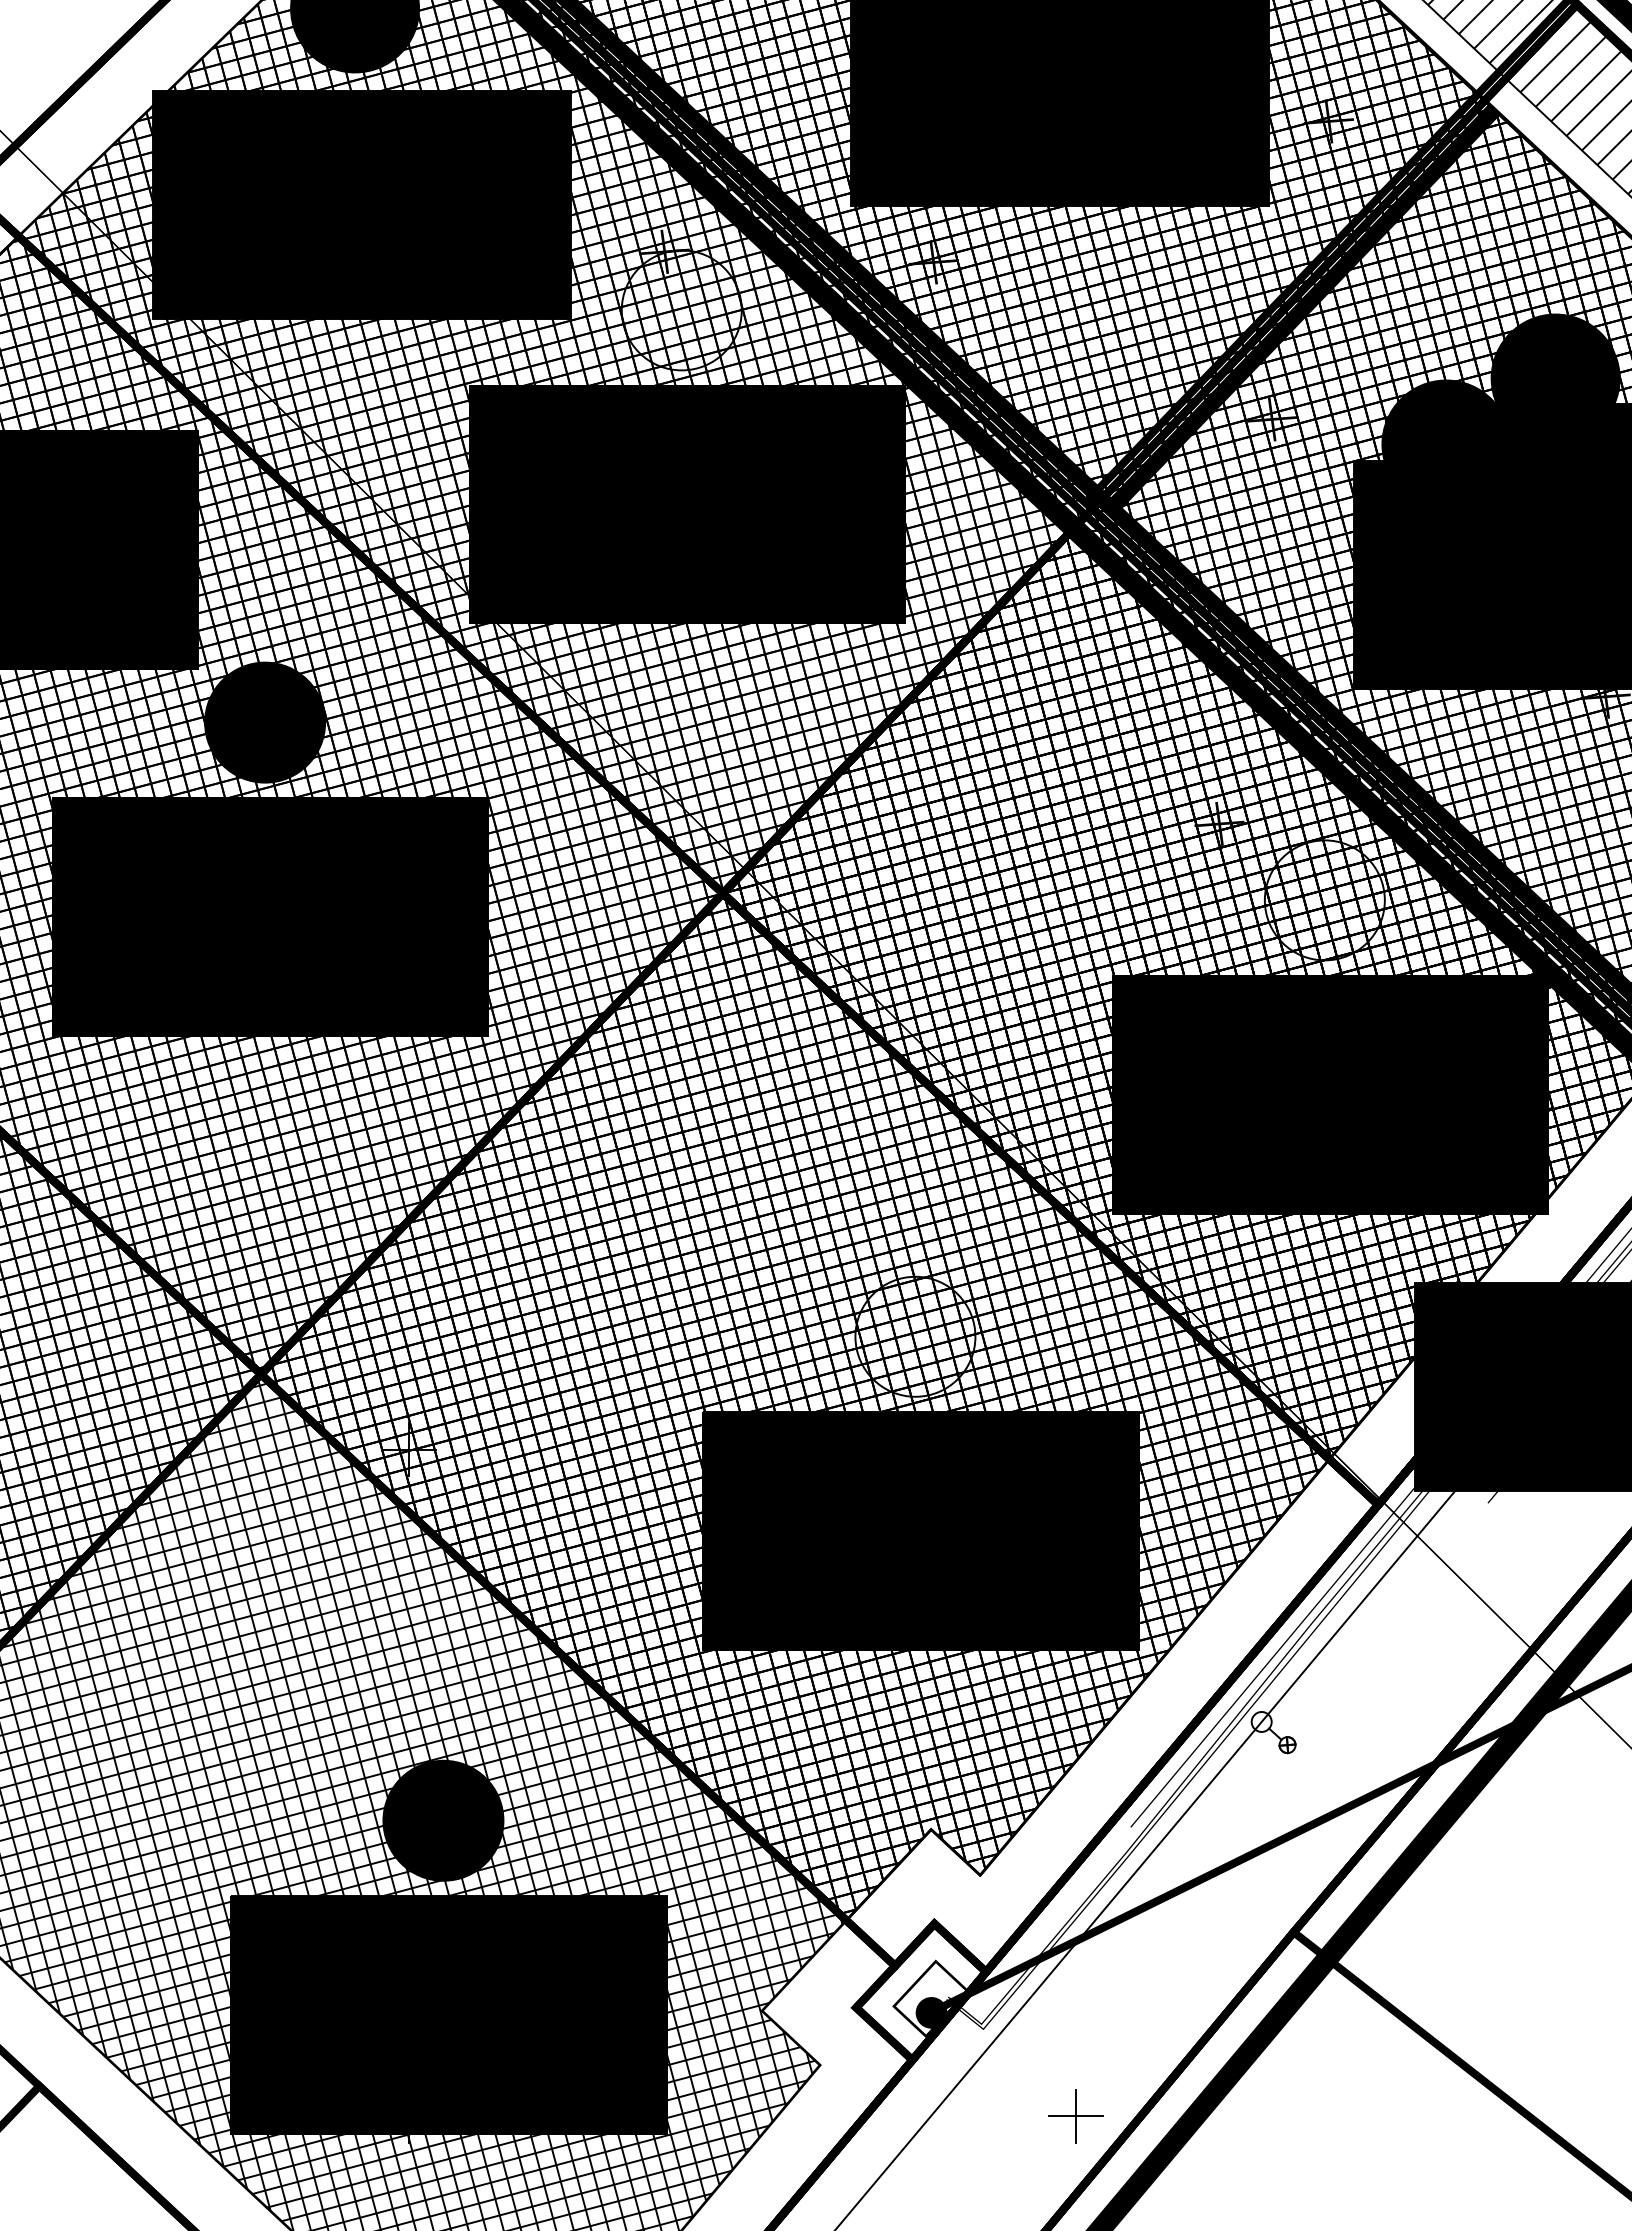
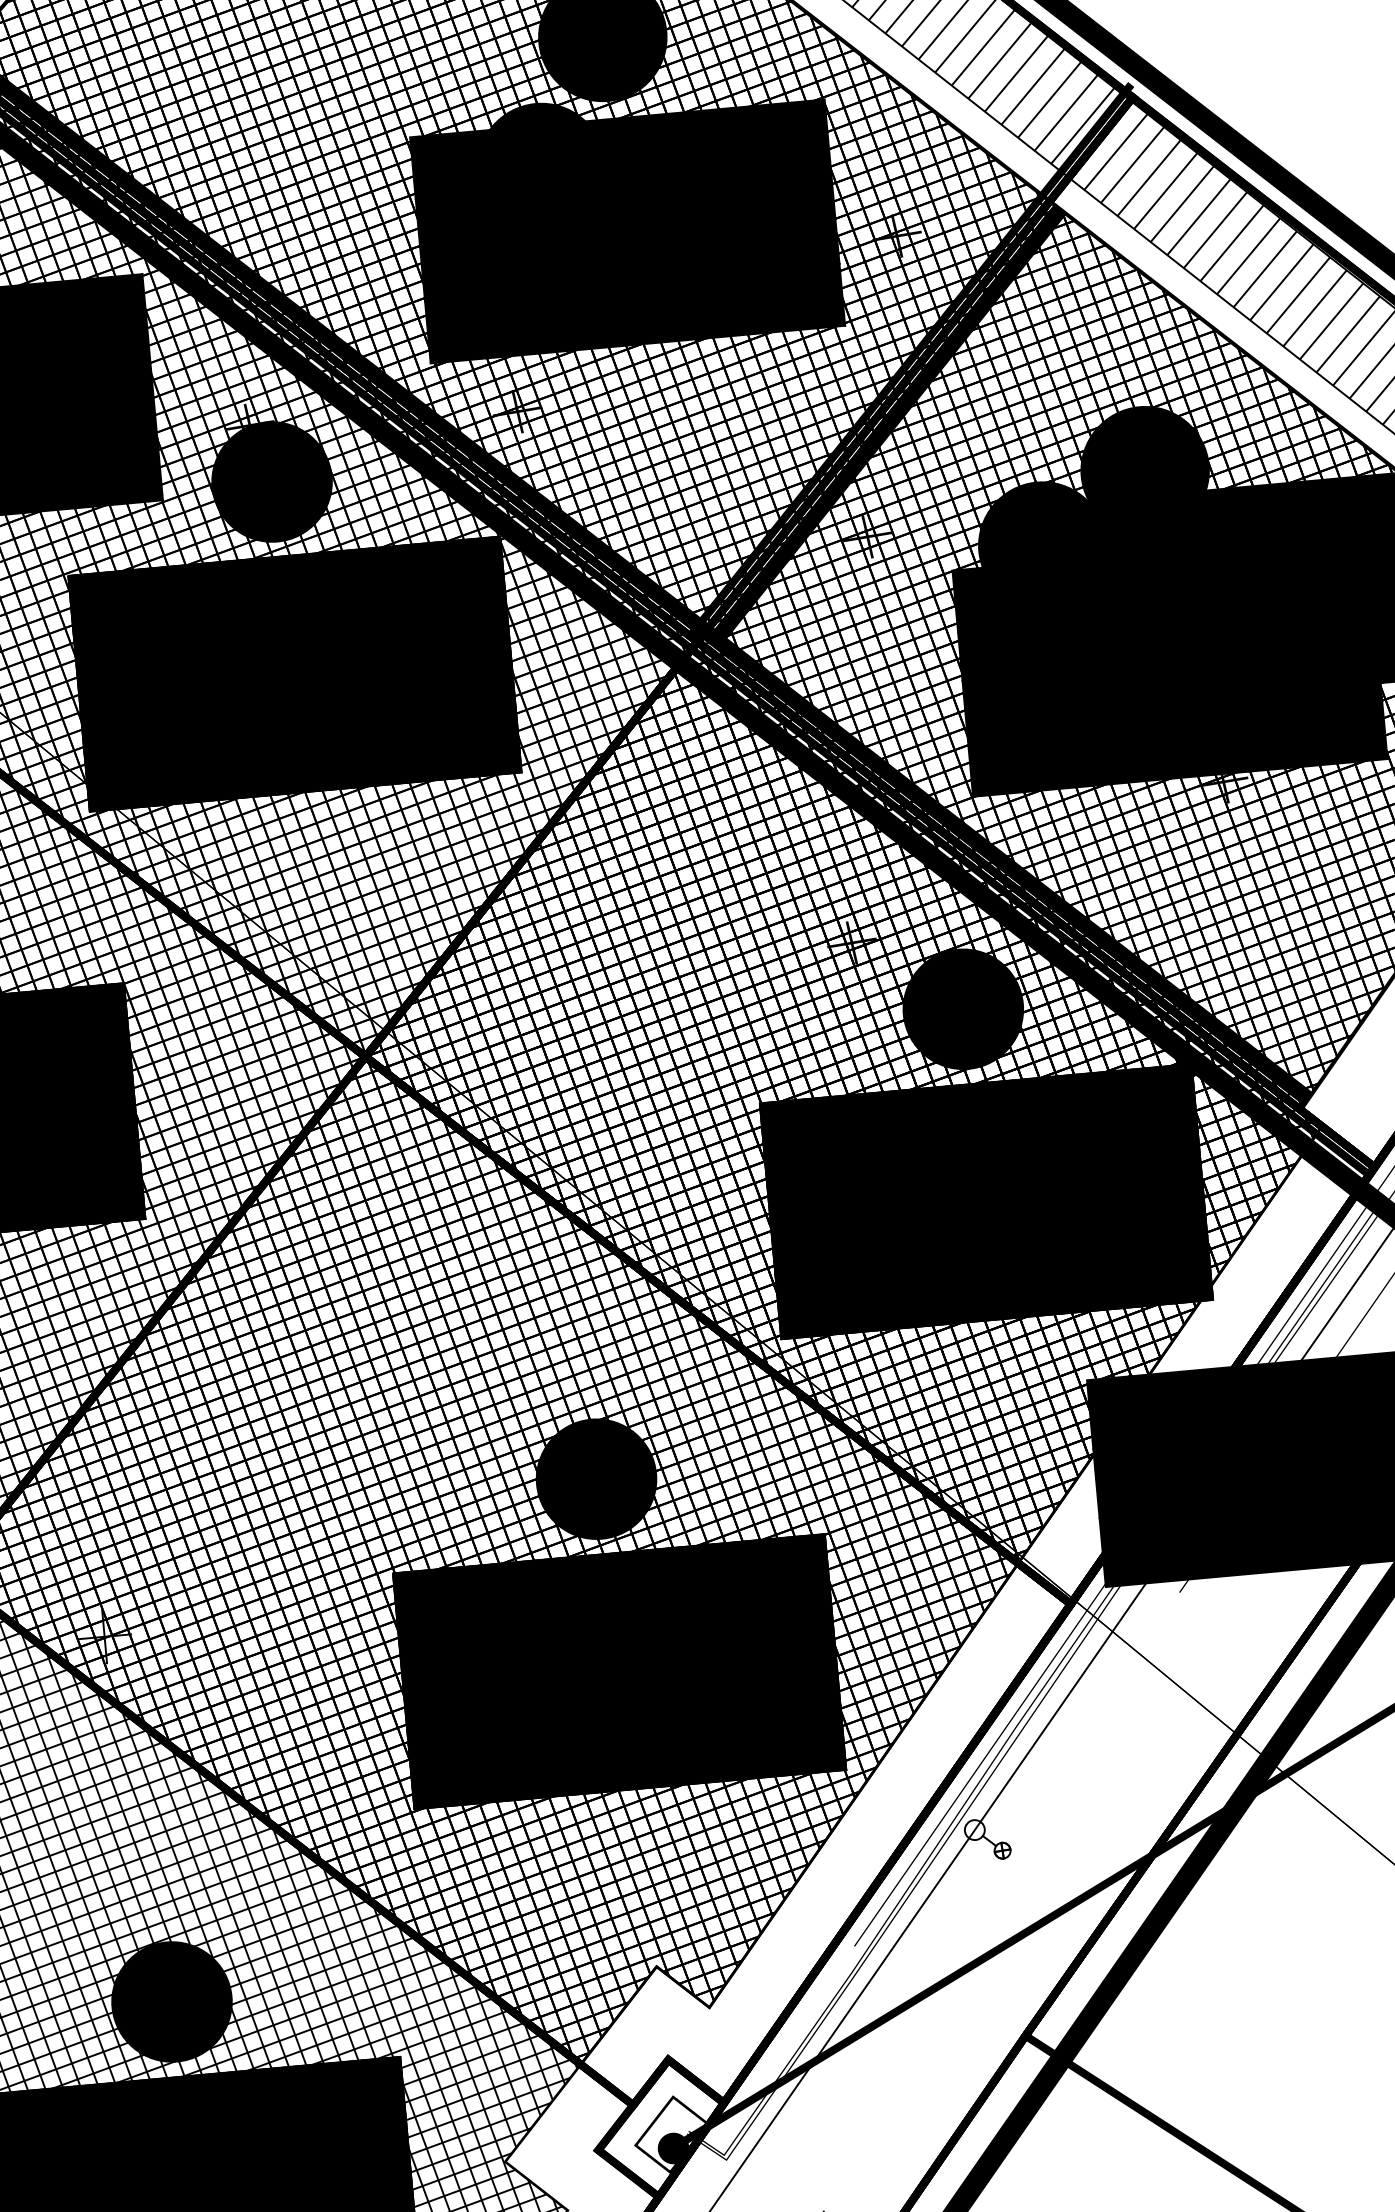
fill: (682, 310) -> (272, 482), added
fill: (1325, 900) -> (963, 1009), added
fill: (915, 1336) -> (596, 1478), added

